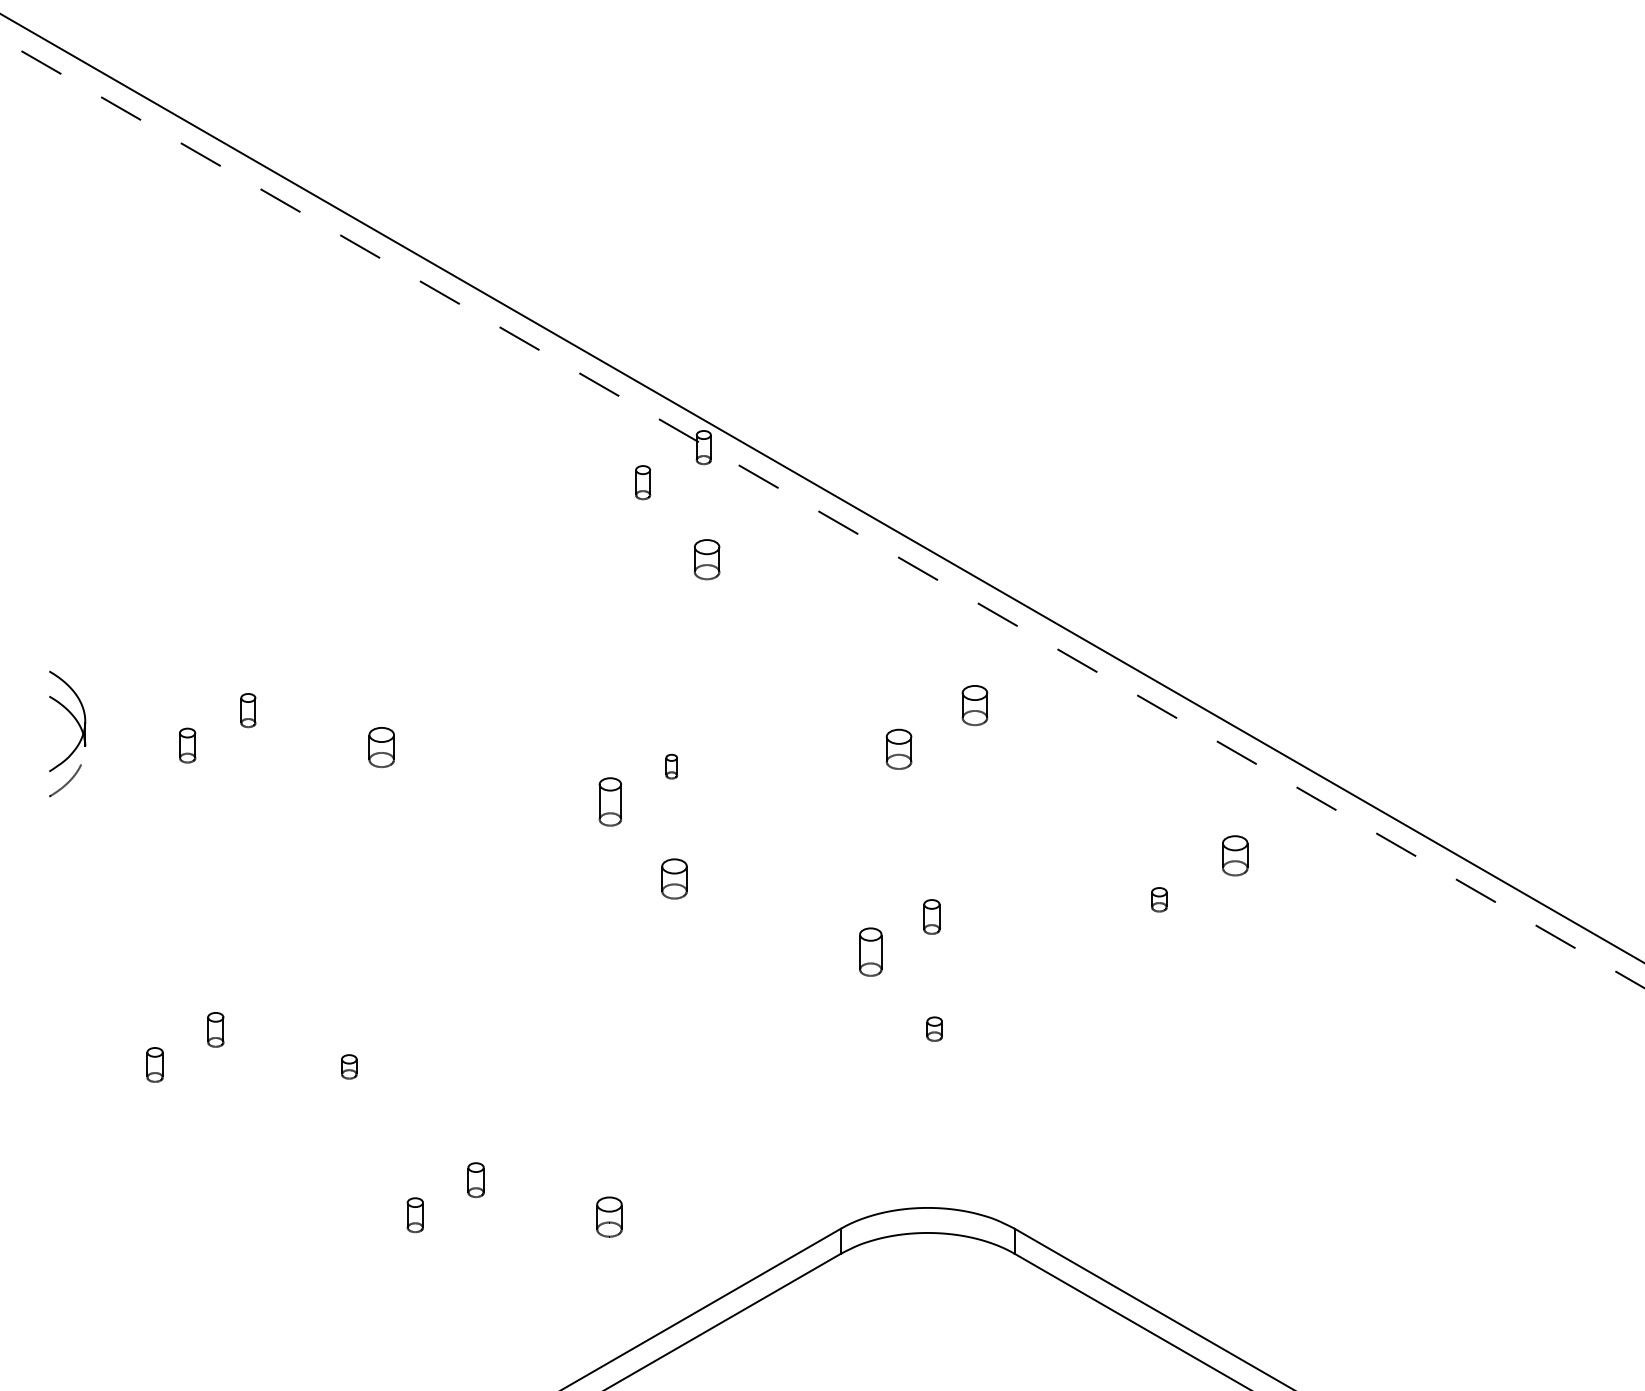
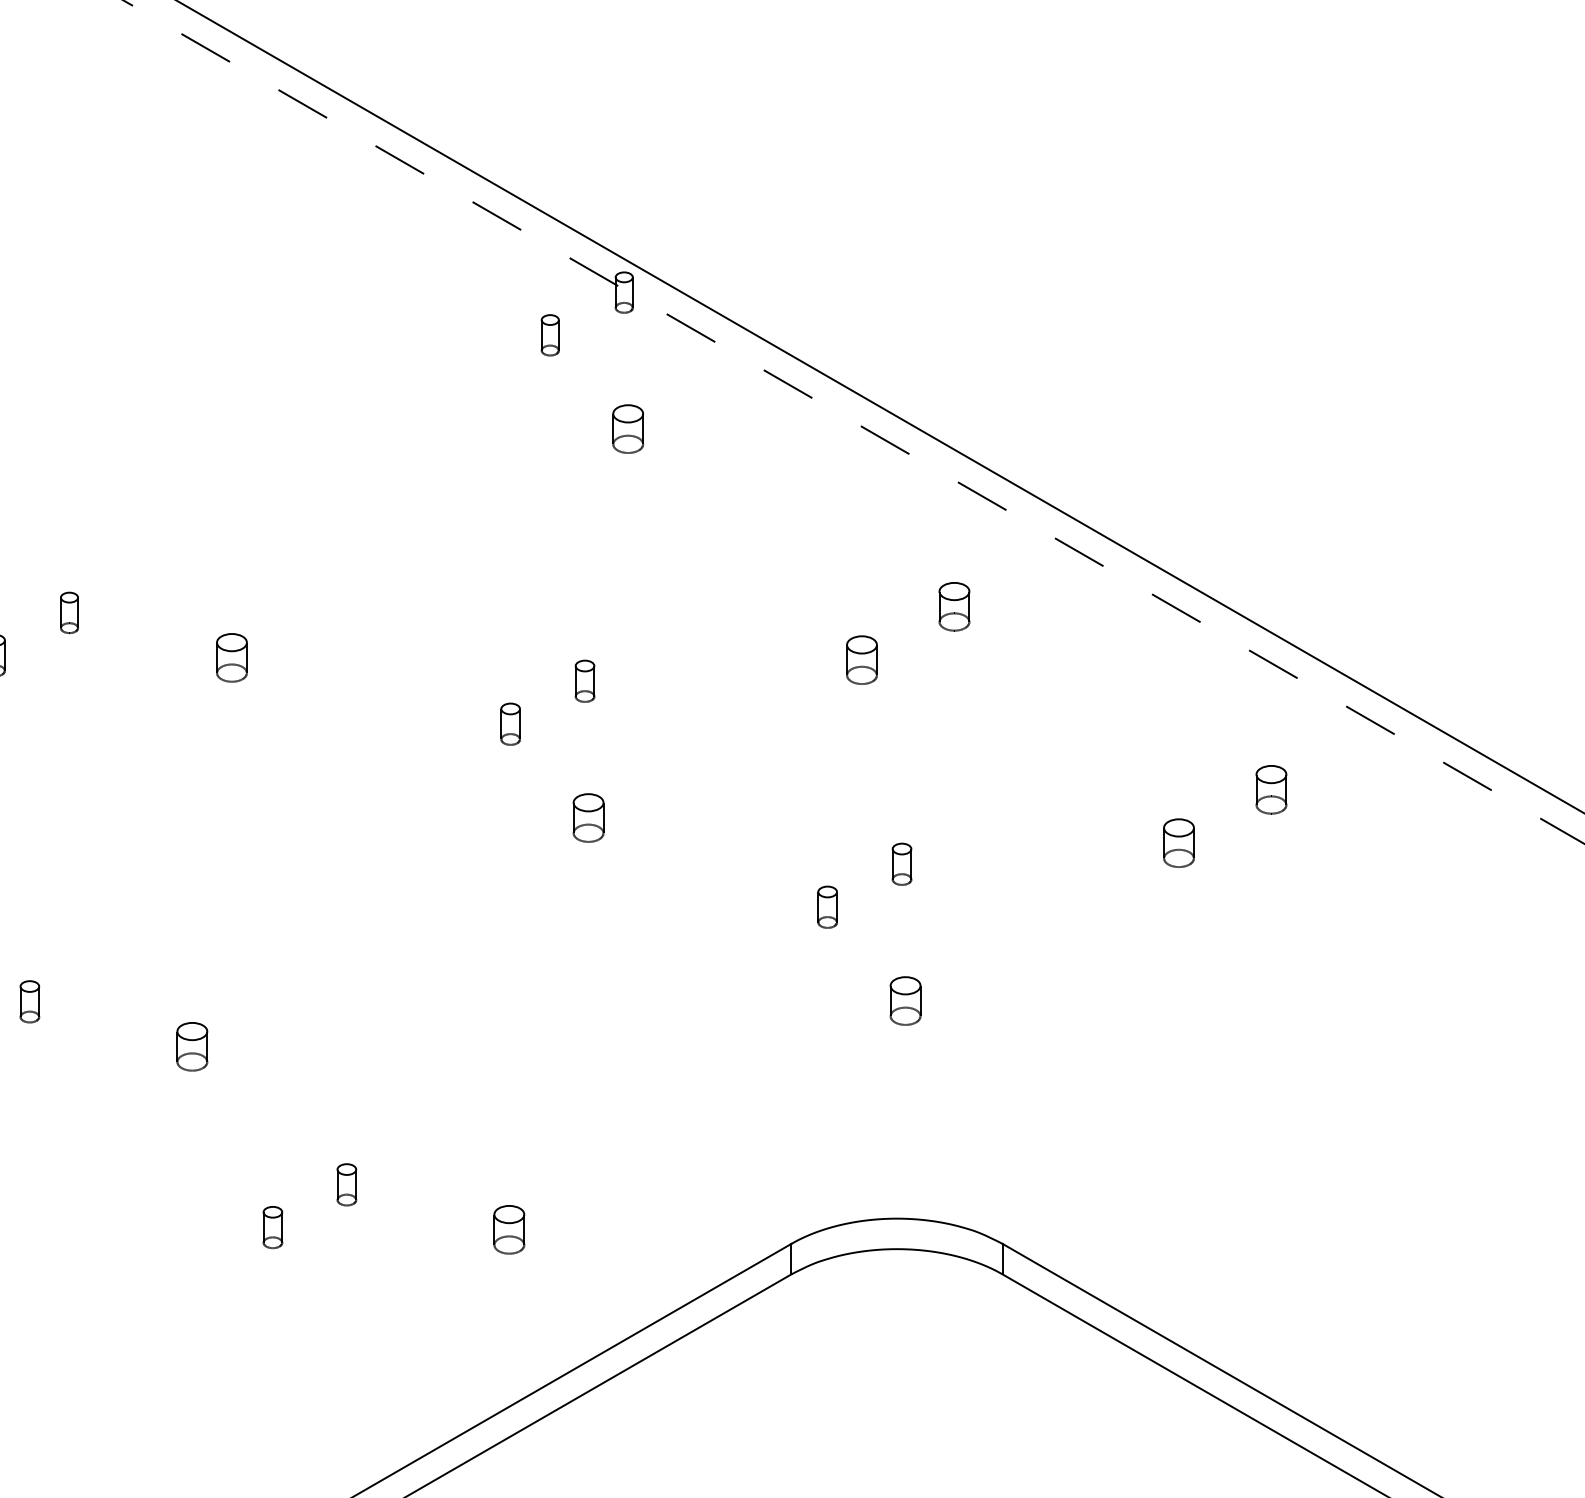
part: (671, 766) -> (584, 681), size x1.43
part: (610, 801) -> (510, 723), size x0.71
part: (1159, 899) -> (1179, 843), size x1.67
part: (870, 952) -> (827, 907), size x0.71
part: (934, 1028) -> (905, 1000), size x1.67
part: (349, 1066) -> (192, 1046), size x1.67

